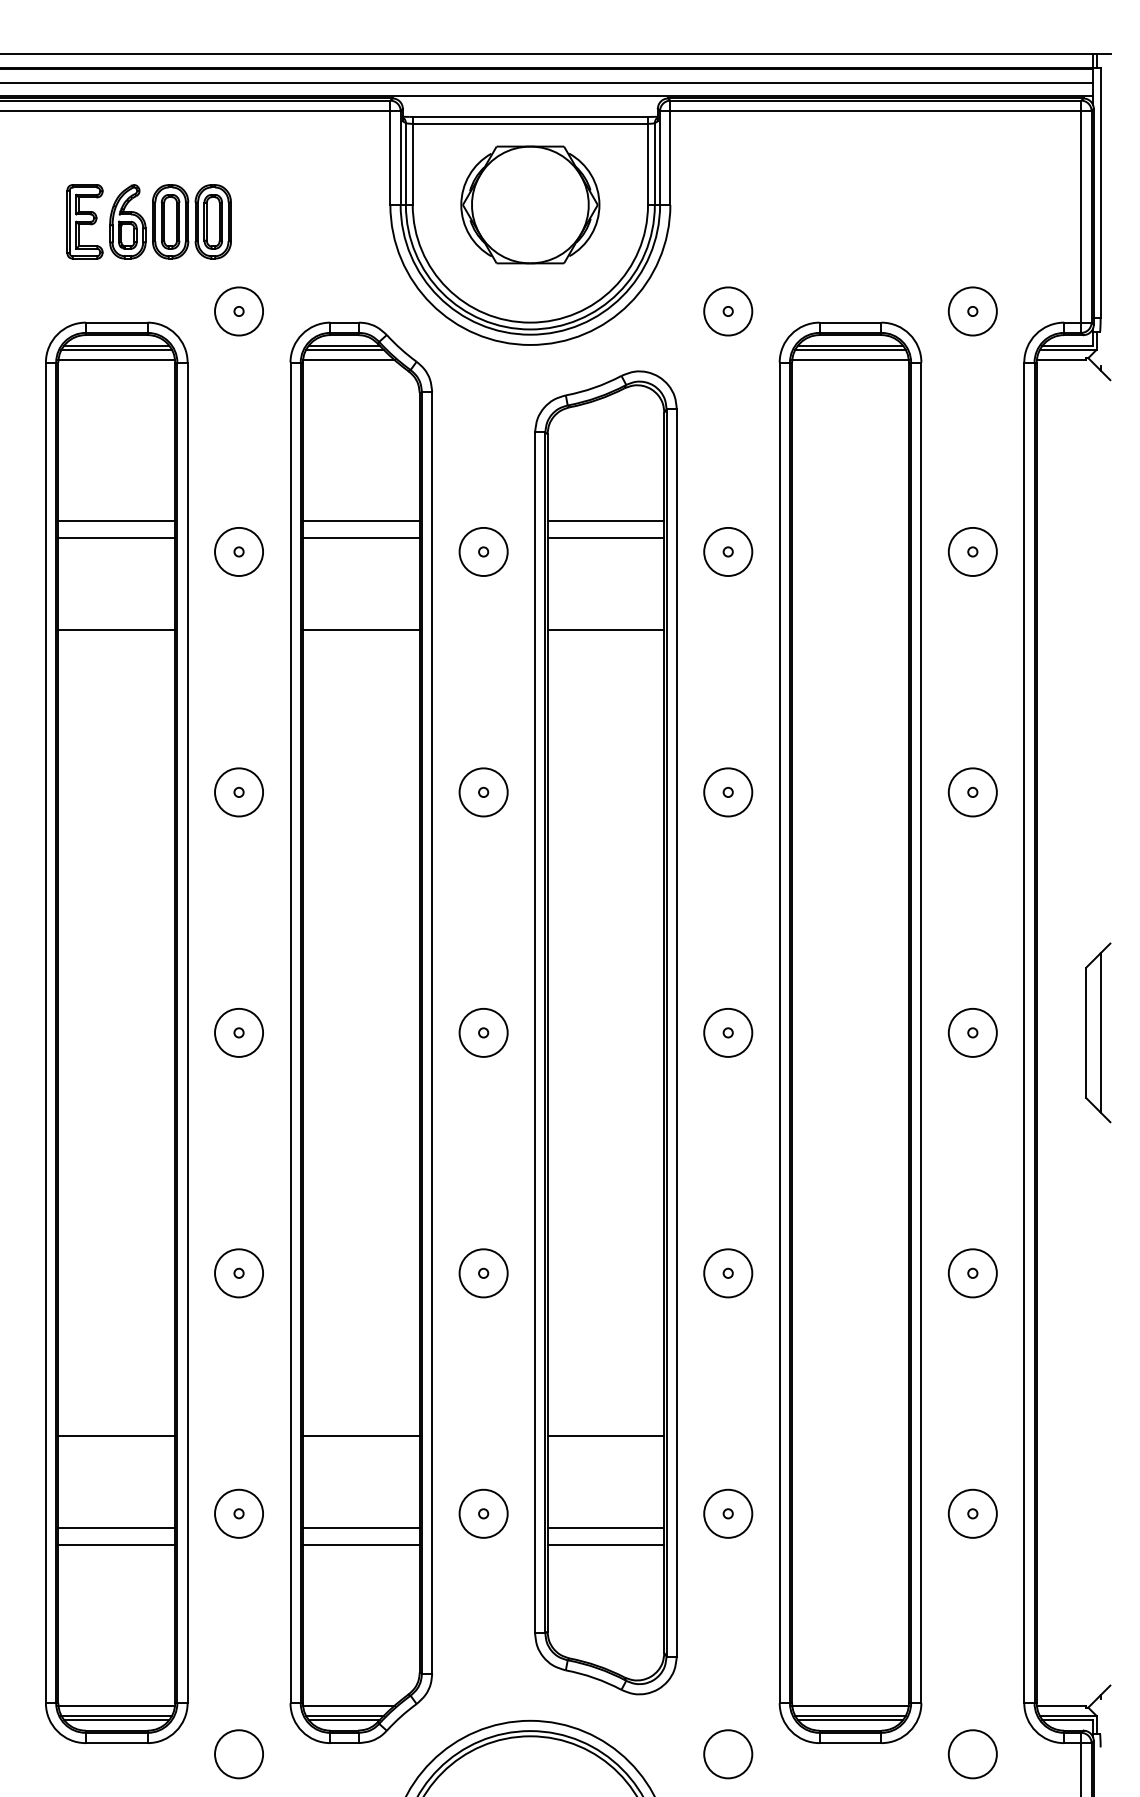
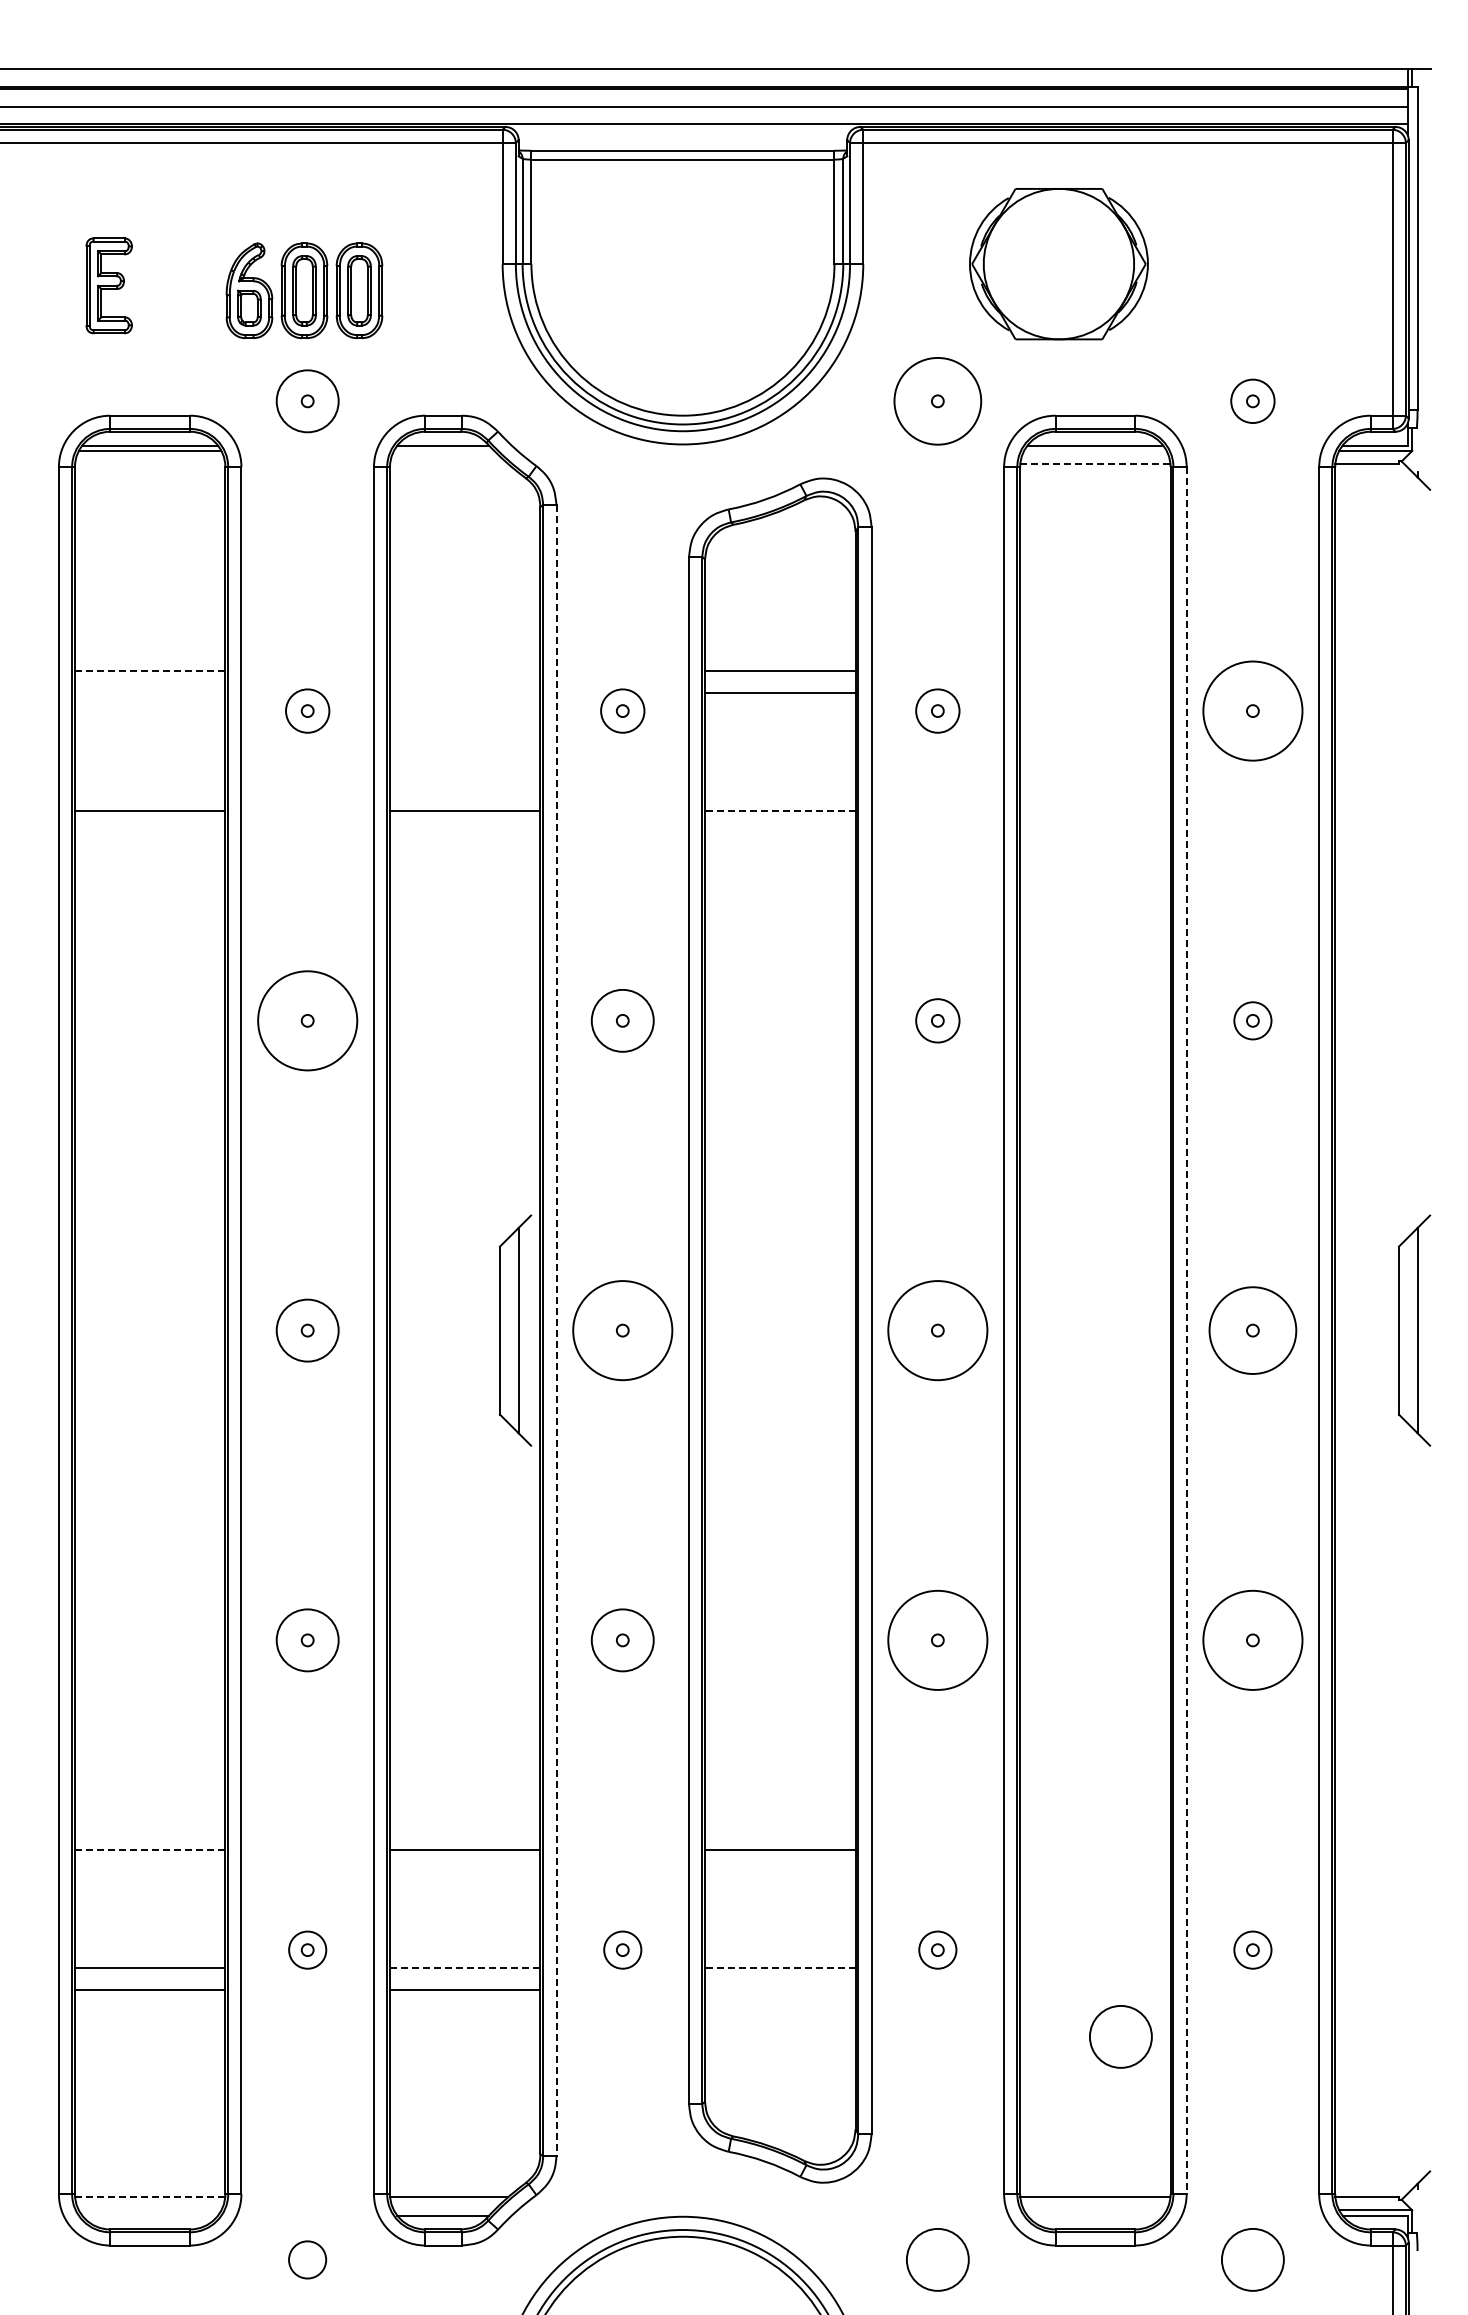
part: (530, 205) -> (1058, 264), moved
part: (170, 221) -> (304, 290), moved
circle: (727, 311) -> (937, 401), size x1.4
circle: (972, 311) -> (1252, 401), size x0.7
line: (344, 349) -> (443, 450), removed
line: (850, 349) -> (1095, 450), removed
line: (117, 360) -> (150, 464), removed
line: (349, 360) -> (449, 464), removed
line: (850, 360) -> (1095, 464), solid -> dashed
line: (117, 520) -> (150, 670), solid -> dashed
line: (361, 520) -> (465, 670), removed
line: (116, 538) -> (149, 693), removed
line: (361, 538) -> (465, 693), removed
circle: (238, 552) -> (307, 711), size x0.7
circle: (483, 552) -> (622, 711), size x0.7
circle: (727, 552) -> (937, 711), size x0.7
circle: (972, 552) -> (1252, 711), size x1.6
line: (605, 629) -> (779, 811), solid -> dashed
circle: (238, 792) -> (307, 1020), size x1.6
circle: (727, 792) -> (937, 1020), size x0.7
circle: (972, 792) -> (1252, 1020), size x0.6
part: (400, 1032) -> (515, 1330), added
circle: (483, 1032) -> (622, 1330), size x1.6
circle: (727, 1032) -> (937, 1330), size x1.6
circle: (972, 1032) -> (1252, 1330), size x1.4
line: (432, 1033) -> (556, 1331), solid -> dashed
line: (921, 1033) -> (1186, 1331), solid -> dashed
circle: (727, 1273) -> (937, 1640), size x1.6
circle: (972, 1273) -> (1252, 1640), size x1.6
line: (117, 1436) -> (150, 1850), solid -> dashed
circle: (238, 1514) -> (307, 1950), size x0.6
circle: (483, 1514) -> (622, 1950), size x0.6
circle: (727, 1514) -> (937, 1950), size x0.6
circle: (972, 1514) -> (1252, 1950), size x0.6
line: (360, 1527) -> (464, 1967), solid -> dashed
line: (605, 1527) -> (779, 1967), solid -> dashed
line: (606, 1545) -> (780, 1990), removed
circle: (870, 1580) -> (1120, 2036), added
line: (116, 1705) -> (149, 2197), solid -> dashed
line: (116, 1715) -> (149, 2210), removed
line: (344, 1715) -> (443, 2210), removed
line: (850, 1715) -> (1095, 2210), removed
line: (117, 1719) -> (150, 2215), removed
line: (850, 1719) -> (1095, 2215), removed
circle: (238, 1753) -> (307, 2259), size x0.6

